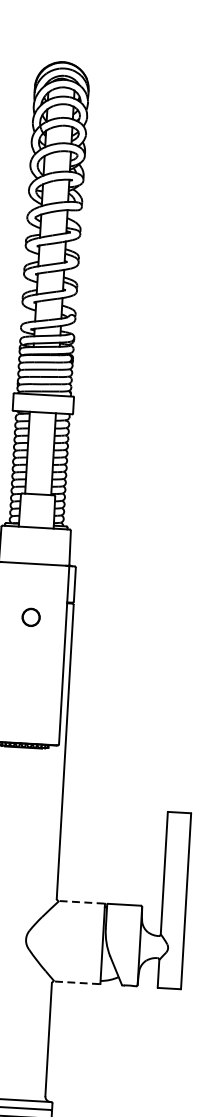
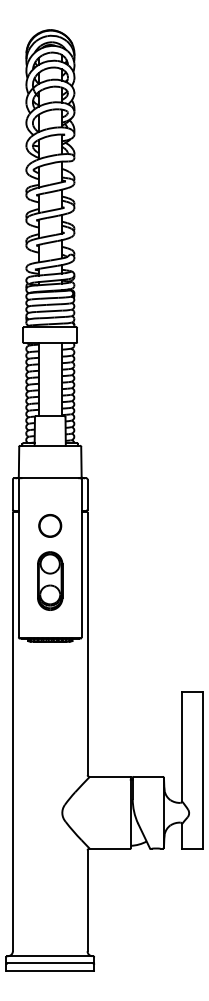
circle: (31, 616) -> (50, 525), size x1.43
part: (27, 678) -> (50, 580), added
line: (81, 901) -> (109, 776), dashed -> solid
line: (76, 982) -> (109, 848), dashed -> solid

